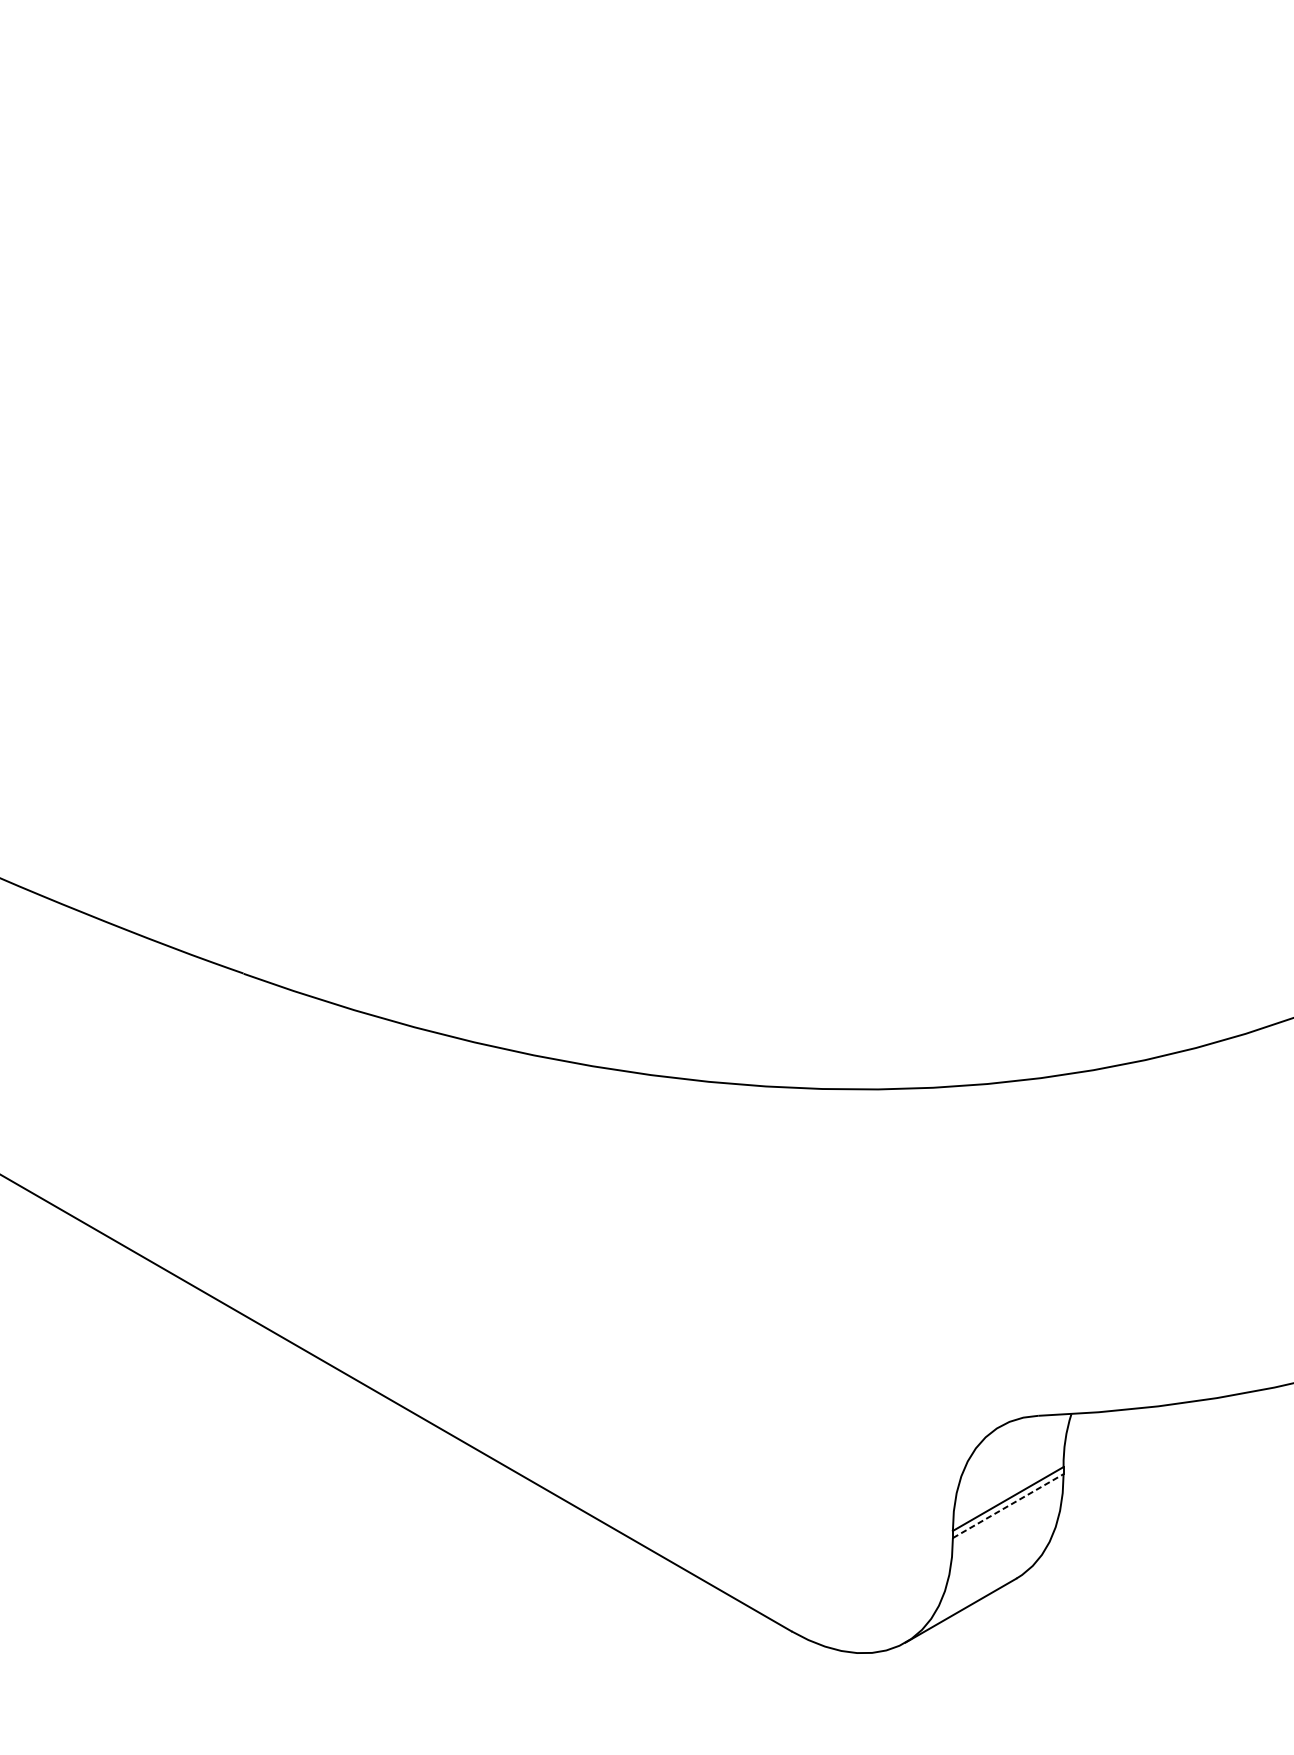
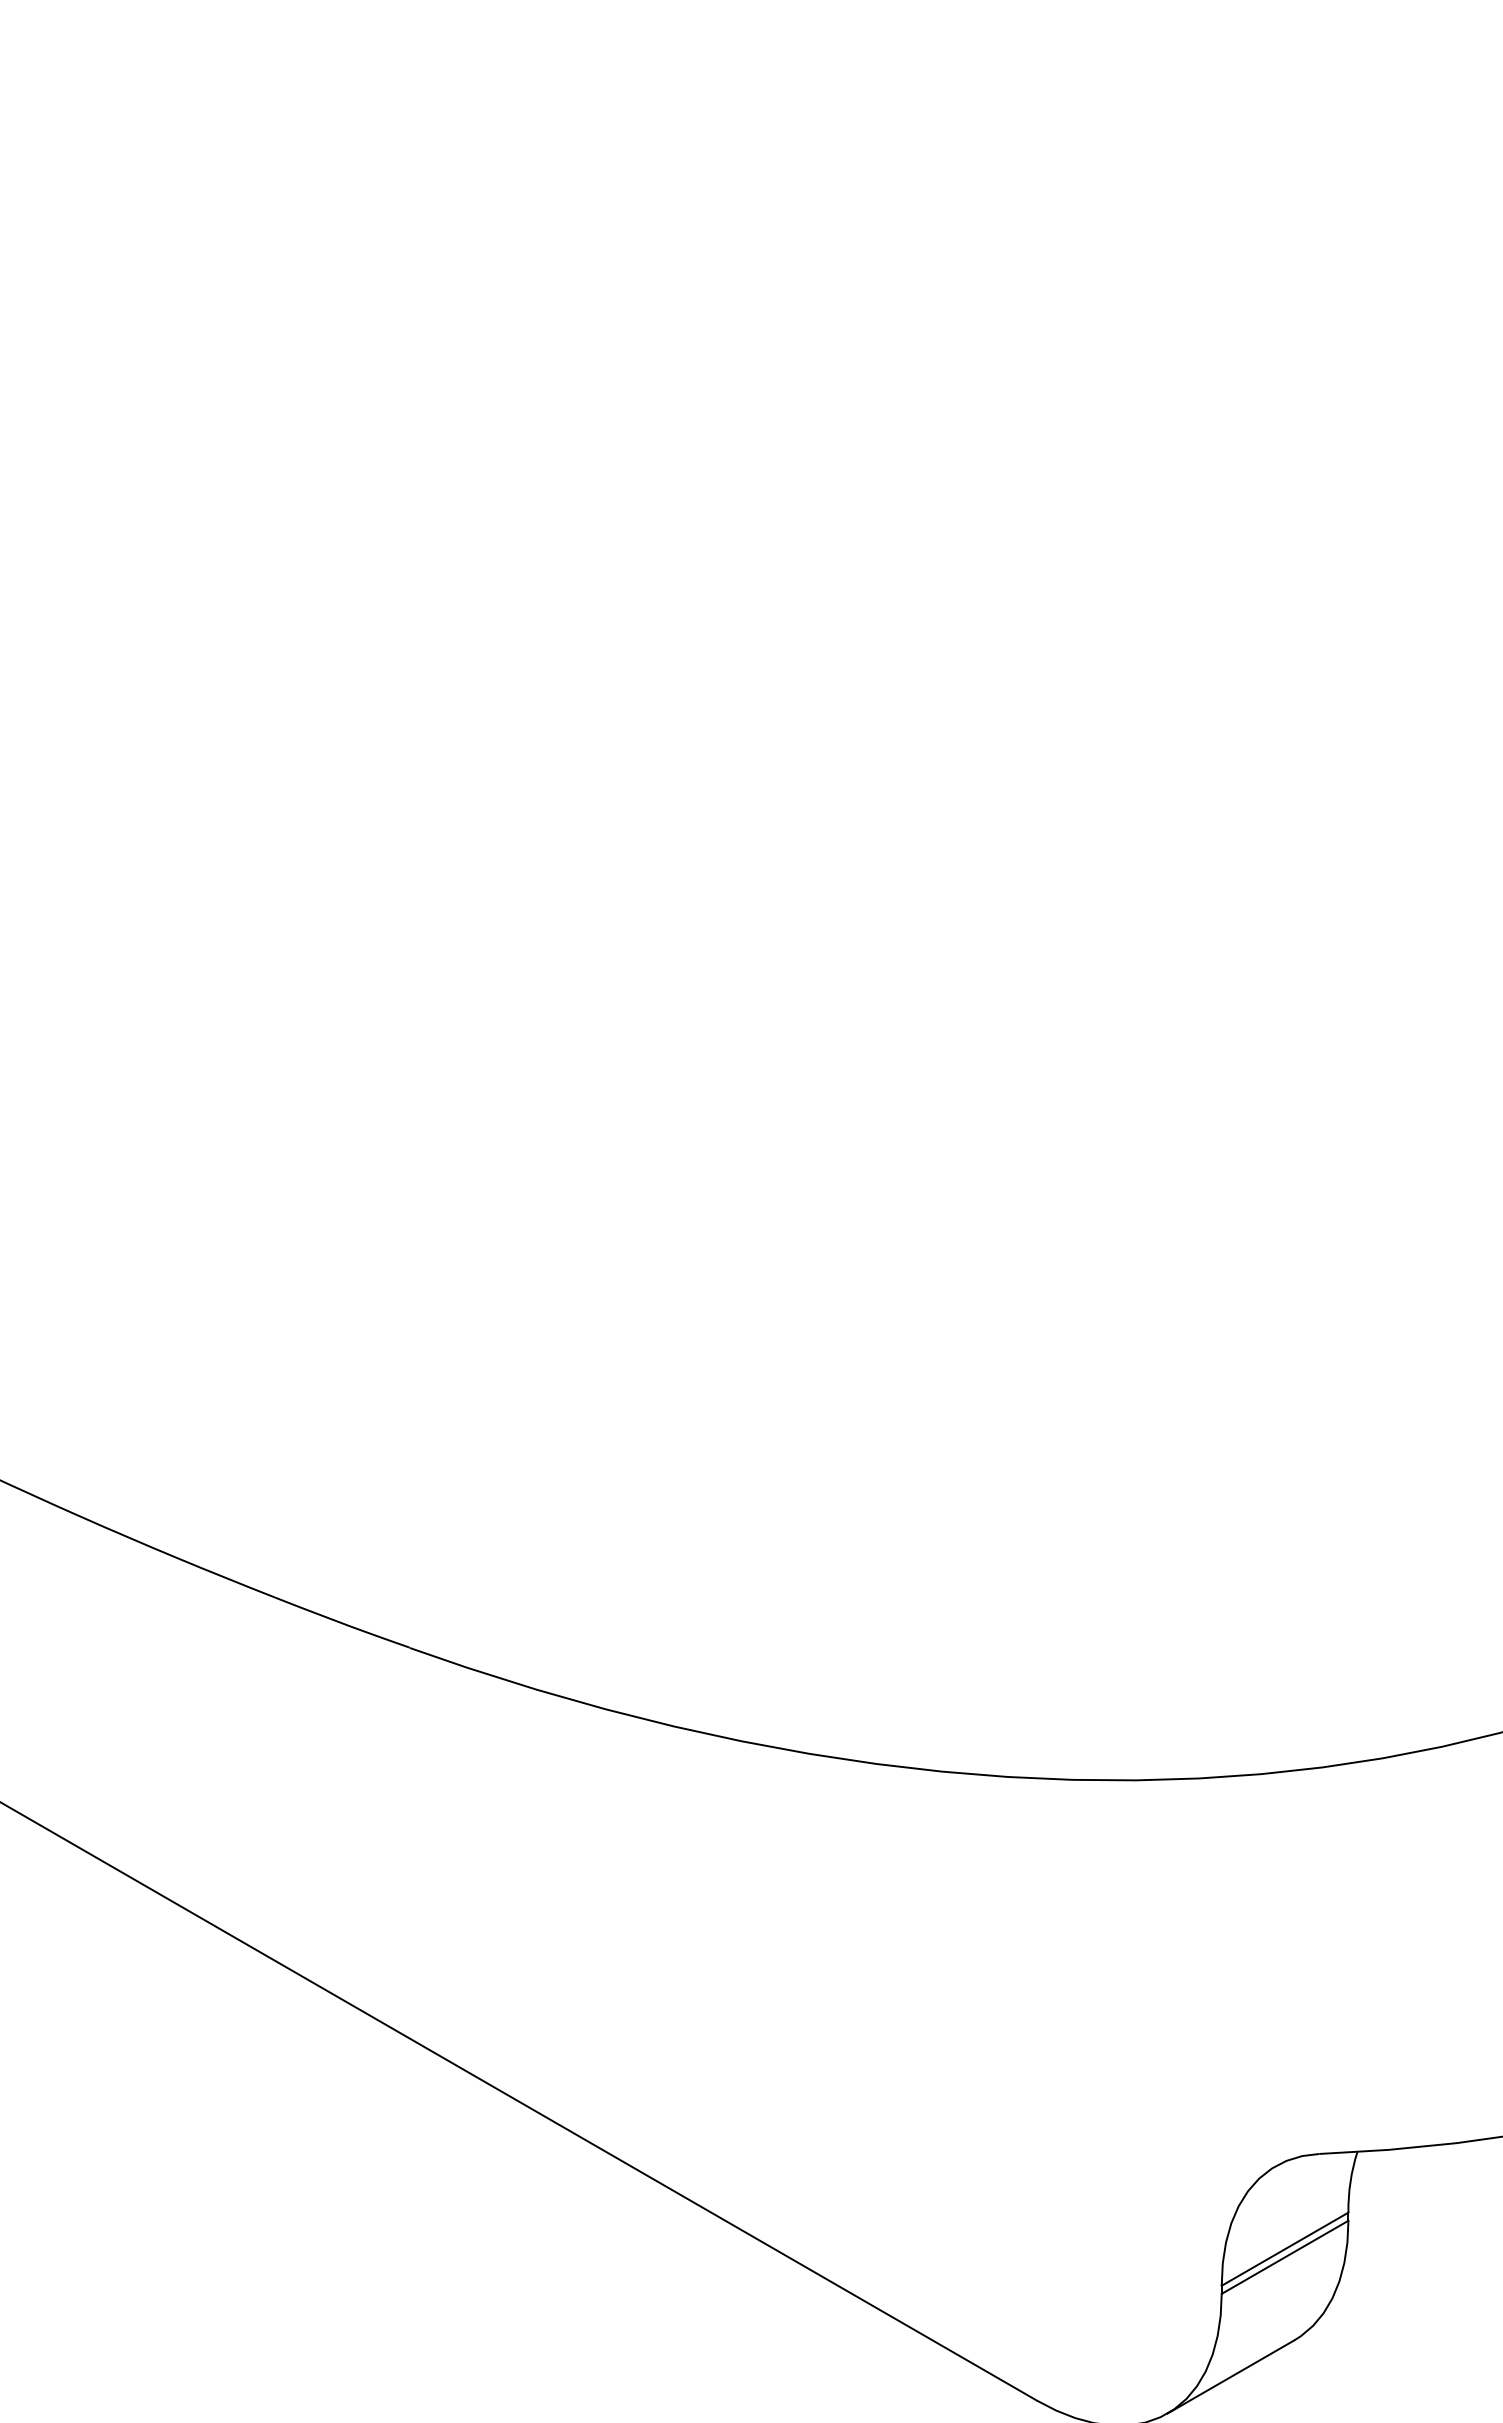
line: (1008, 1506) -> (1285, 2257), dashed -> solid

